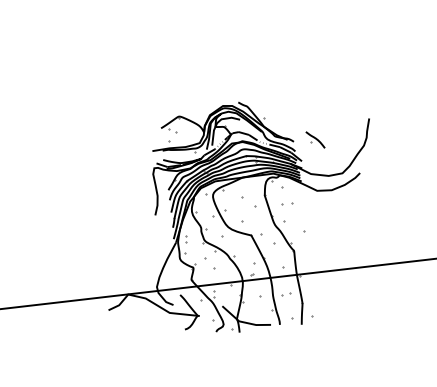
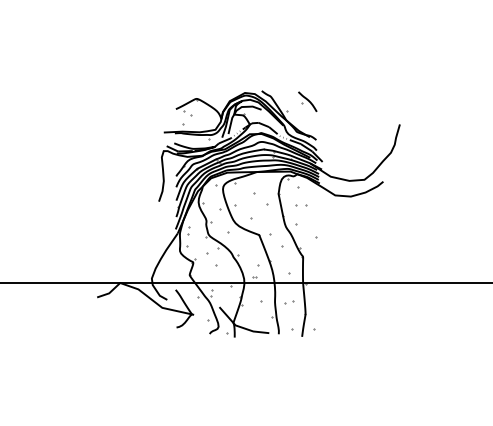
part: (315, 139) -> (307, 101), moved

